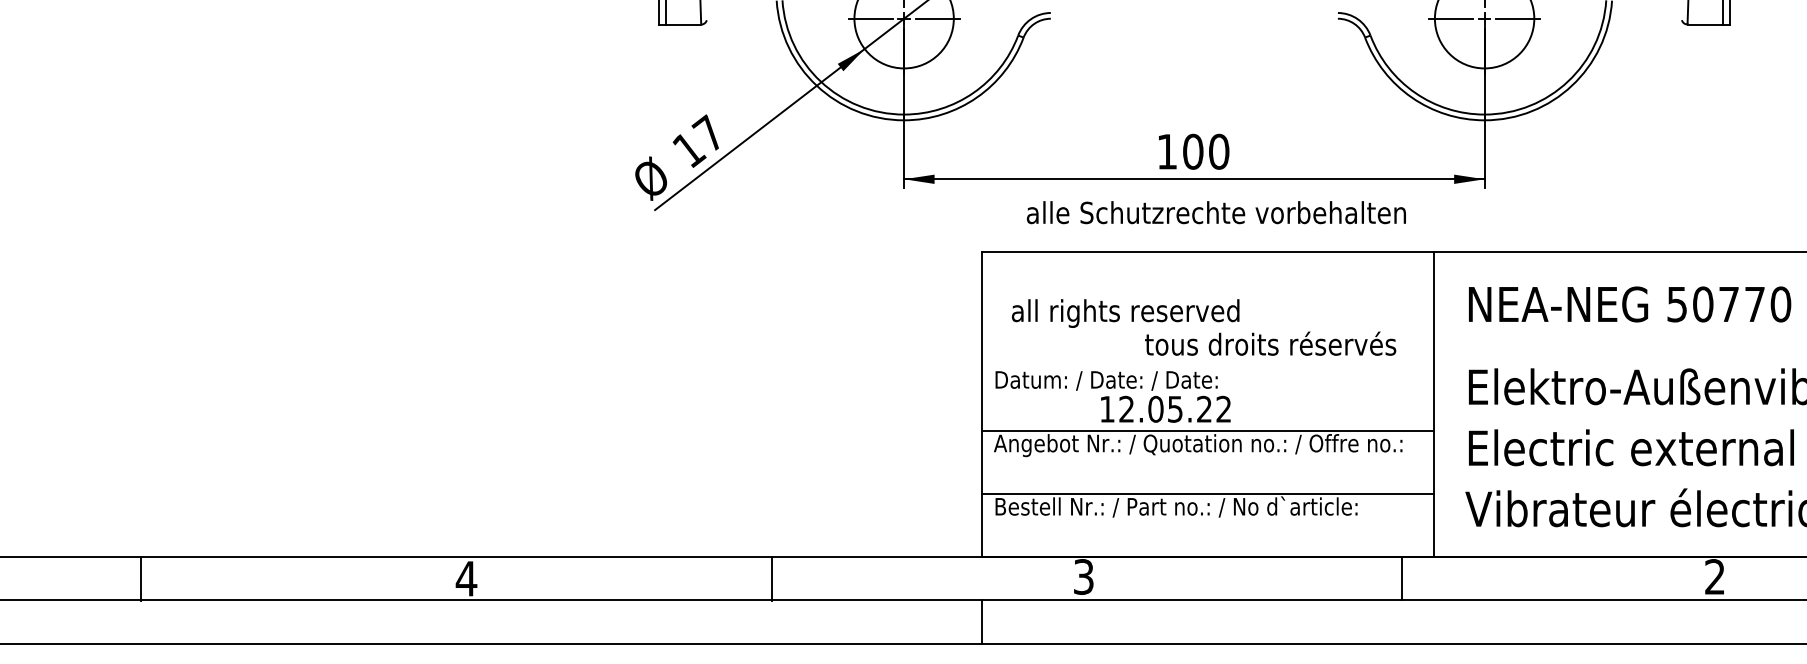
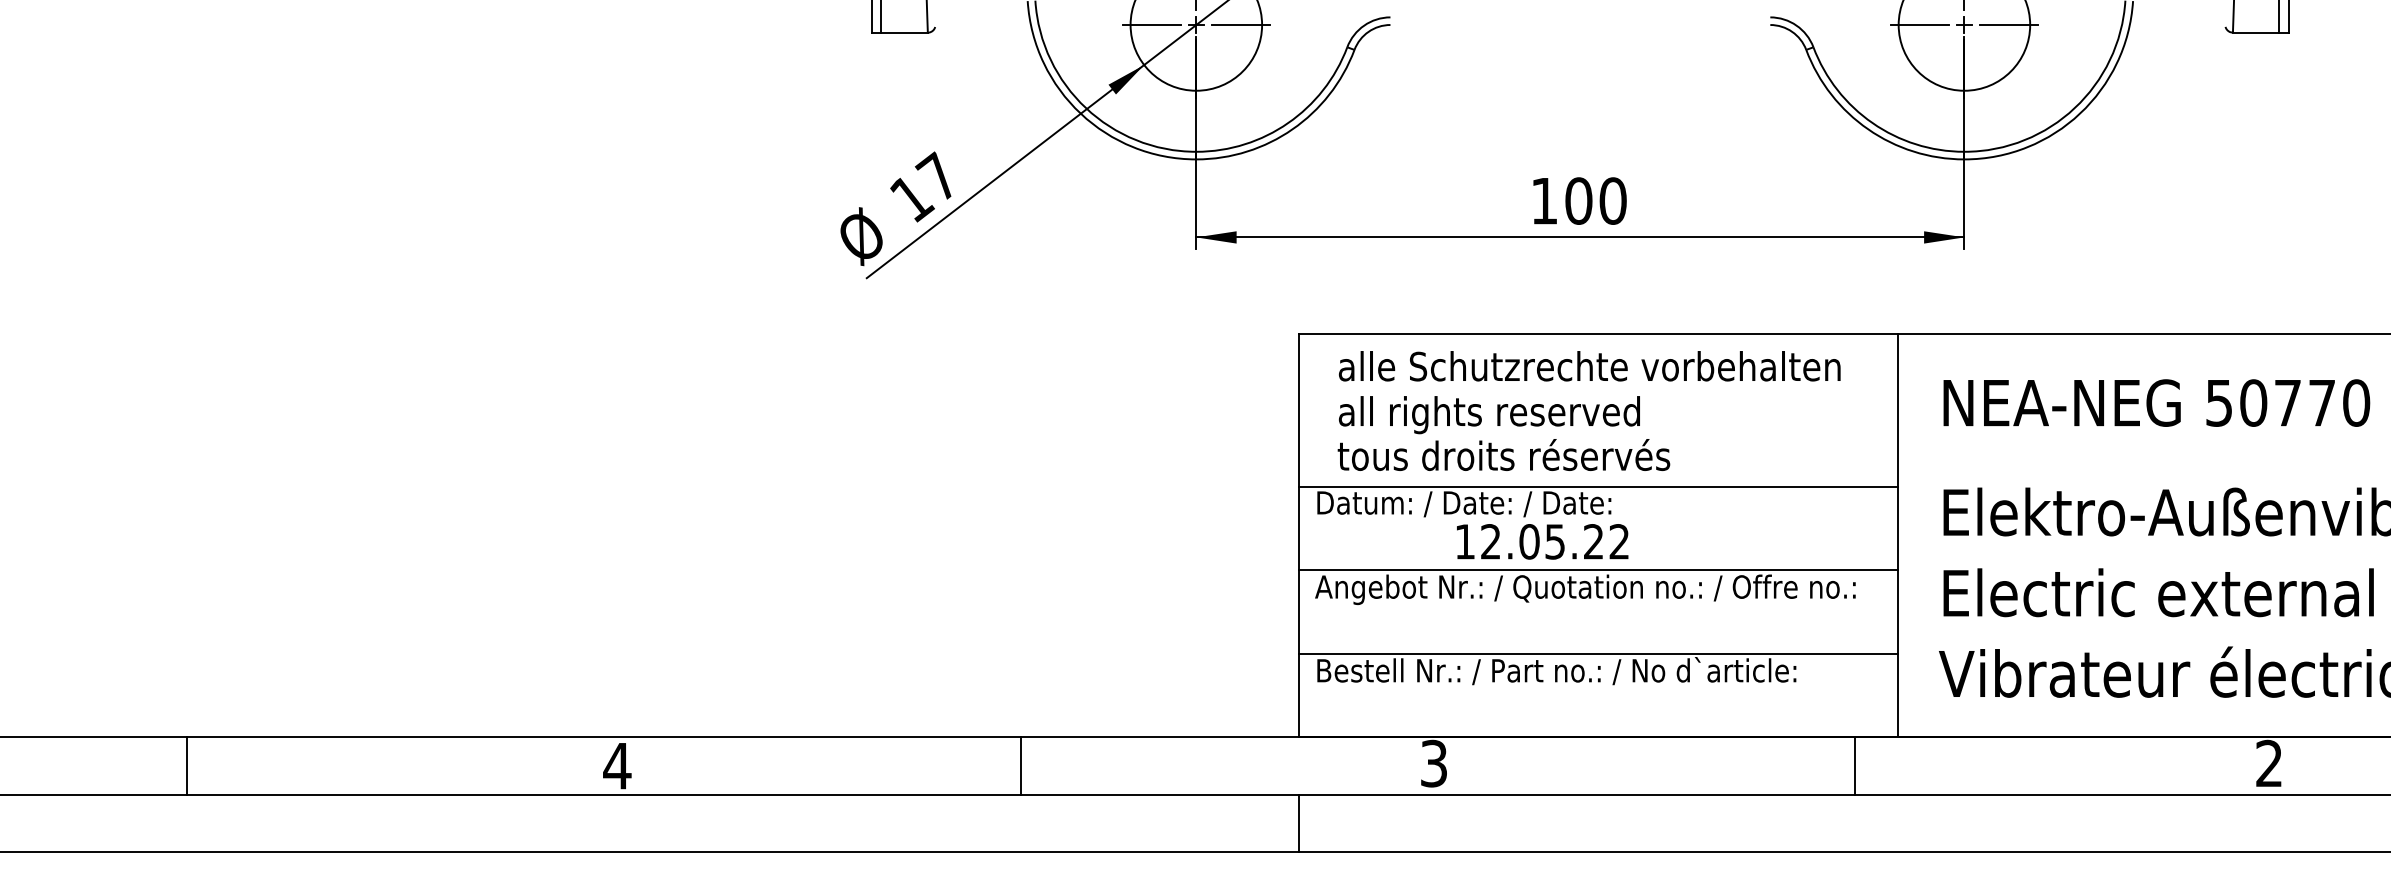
text: (1215, 212) -> (1588, 366), moved
text: (1270, 343) -> (1503, 454), moved
line: (1207, 367) -> (1597, 486), added

